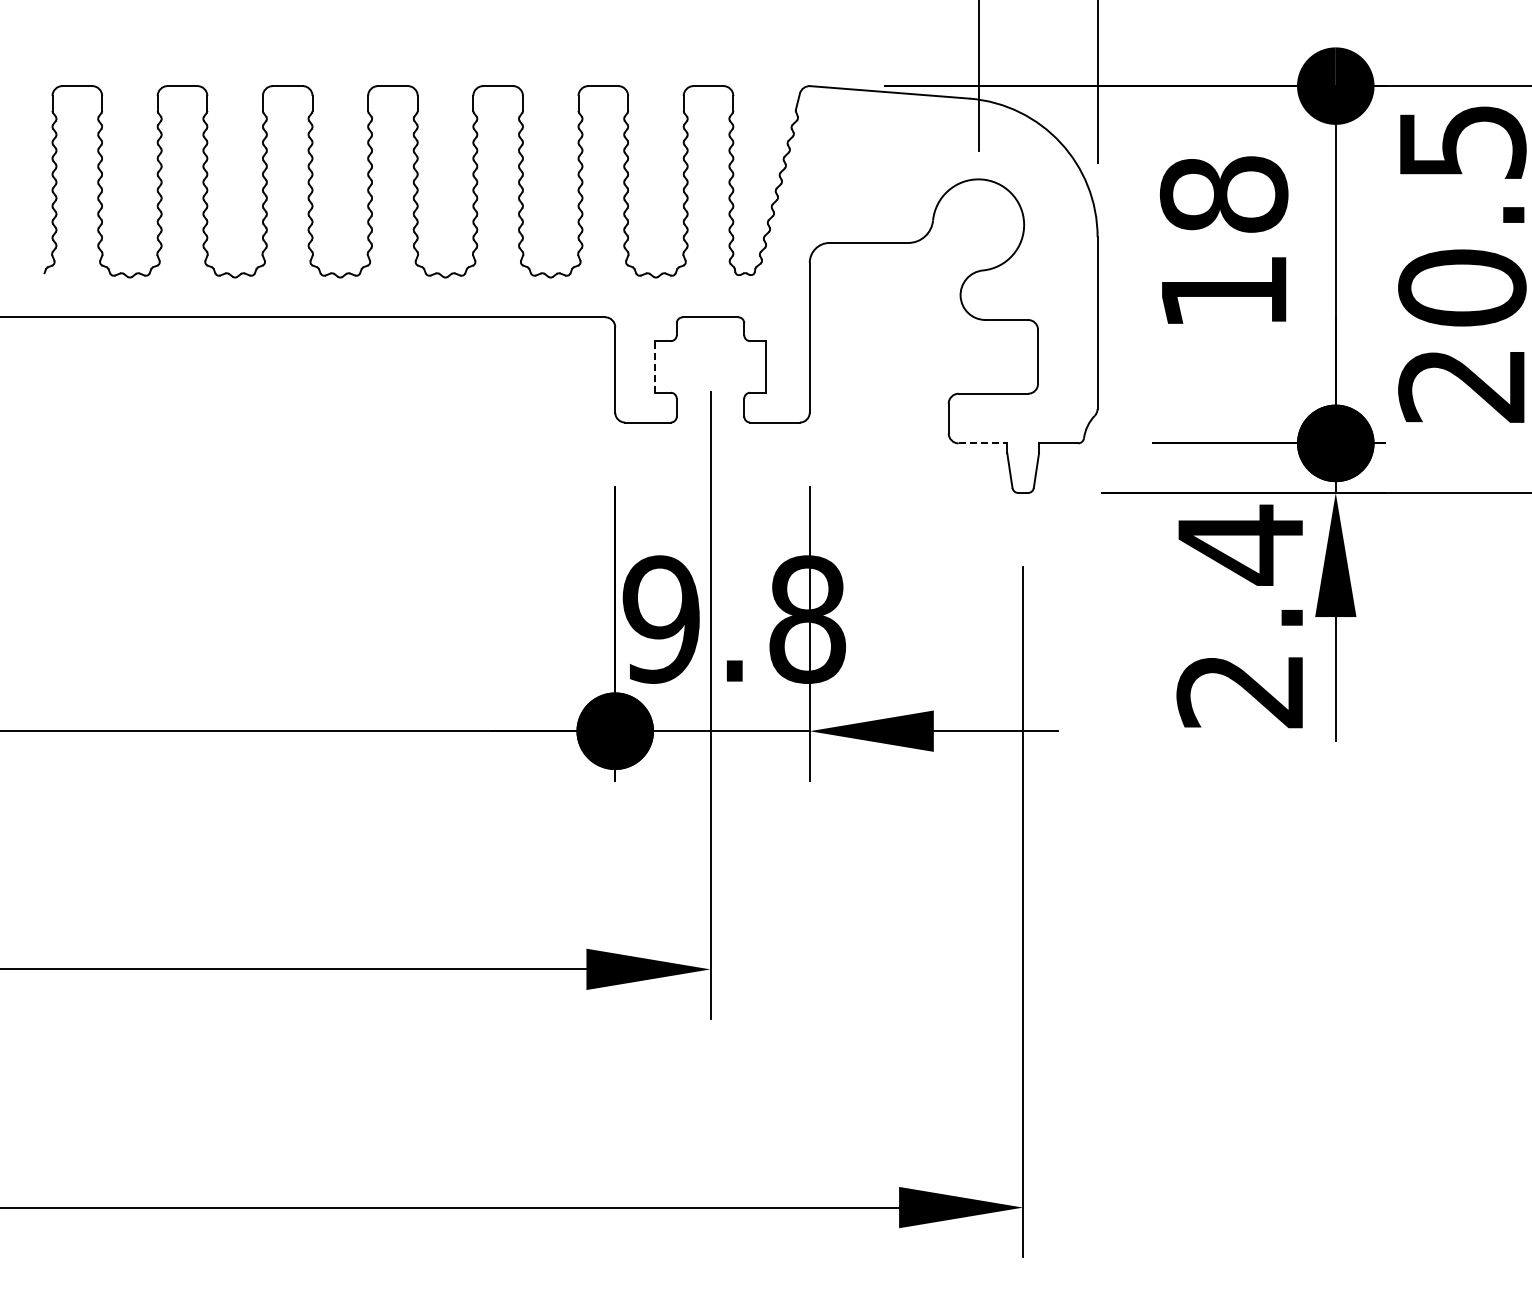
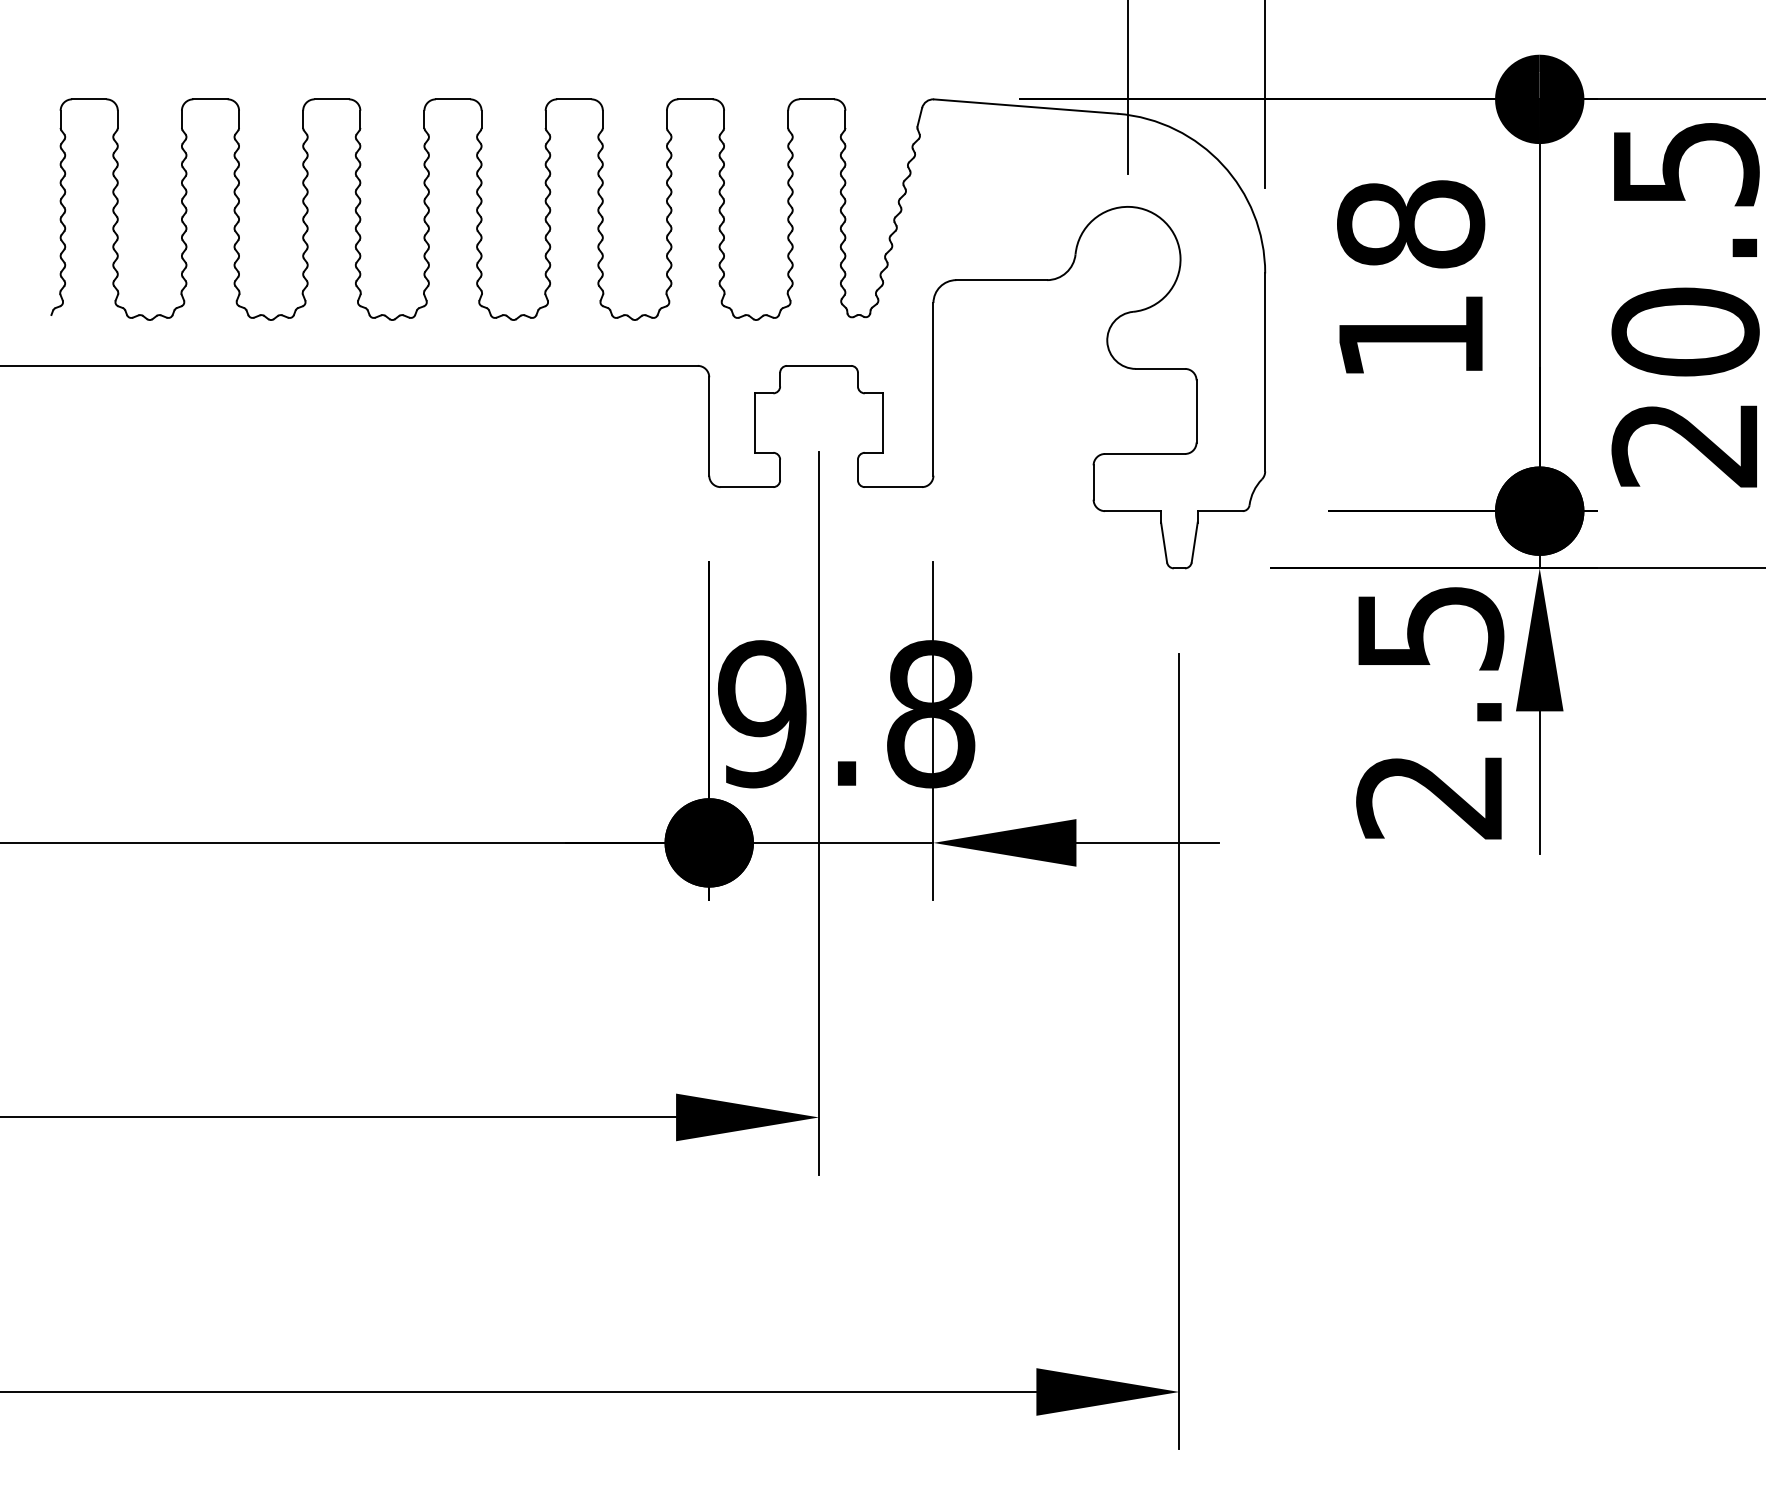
line: (654, 366) -> (754, 422), dashed -> solid
line: (983, 443) -> (1133, 511), dashed -> solid
text: (1241, 544) -> (1431, 627), 2.4 -> 2.5

